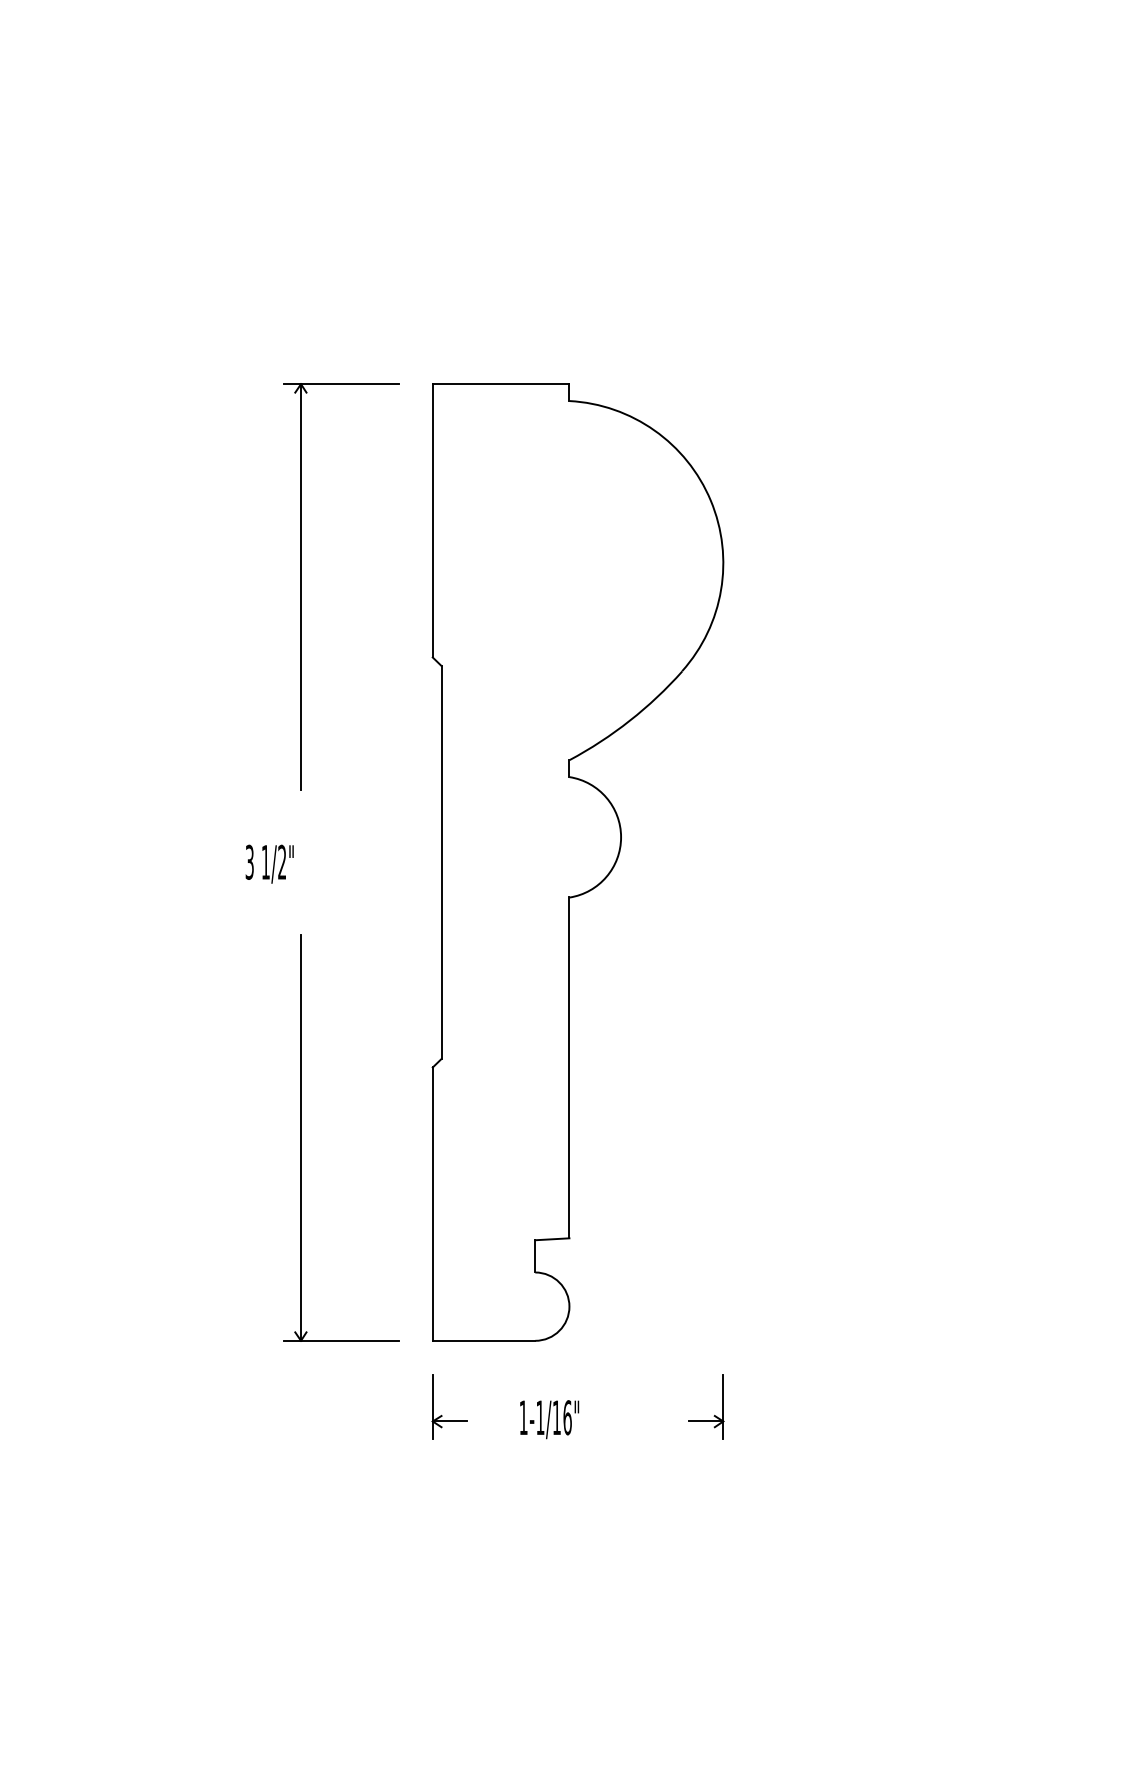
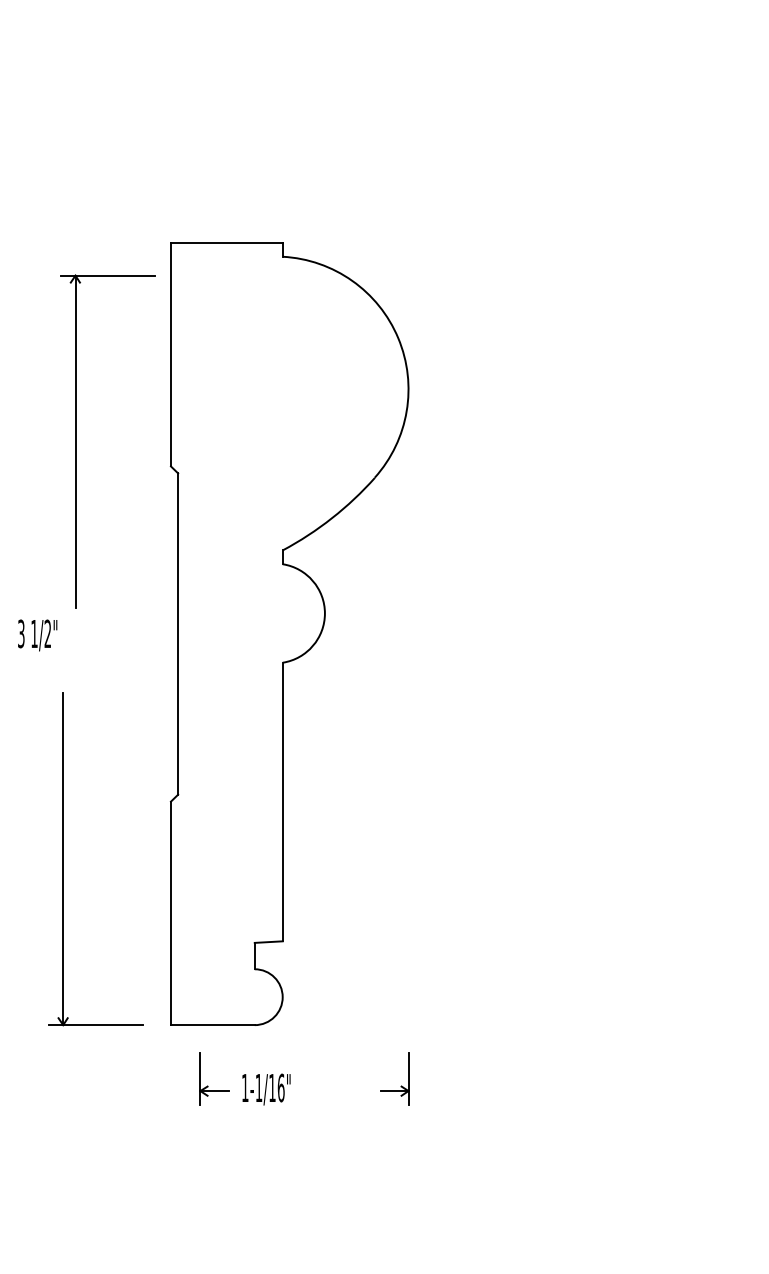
part: (301, 586) -> (75, 441), moved
part: (442, 1415) -> (208, 1086), moved

